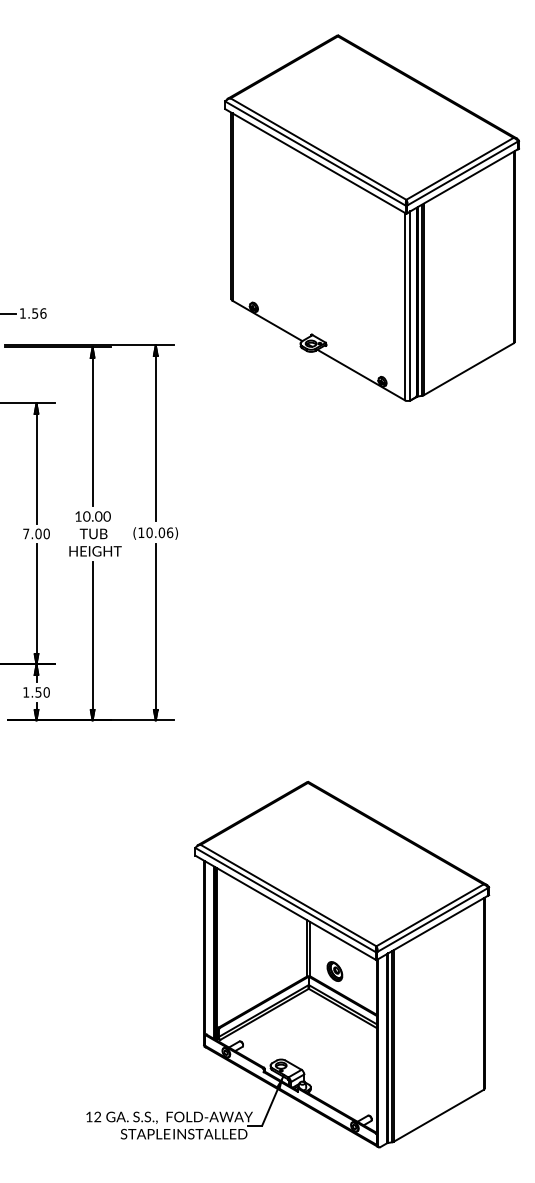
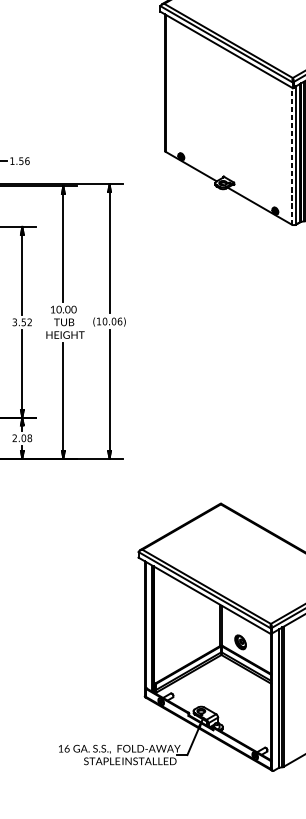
line: (405, 306) -> (292, 156), solid -> dashed
text: (36, 533) -> (22, 322), 7.00 -> 3.52
text: (36, 692) -> (22, 438), 1.50 -> 2.08
text: (97, 1116) -> (66, 748), 12 -> 16

